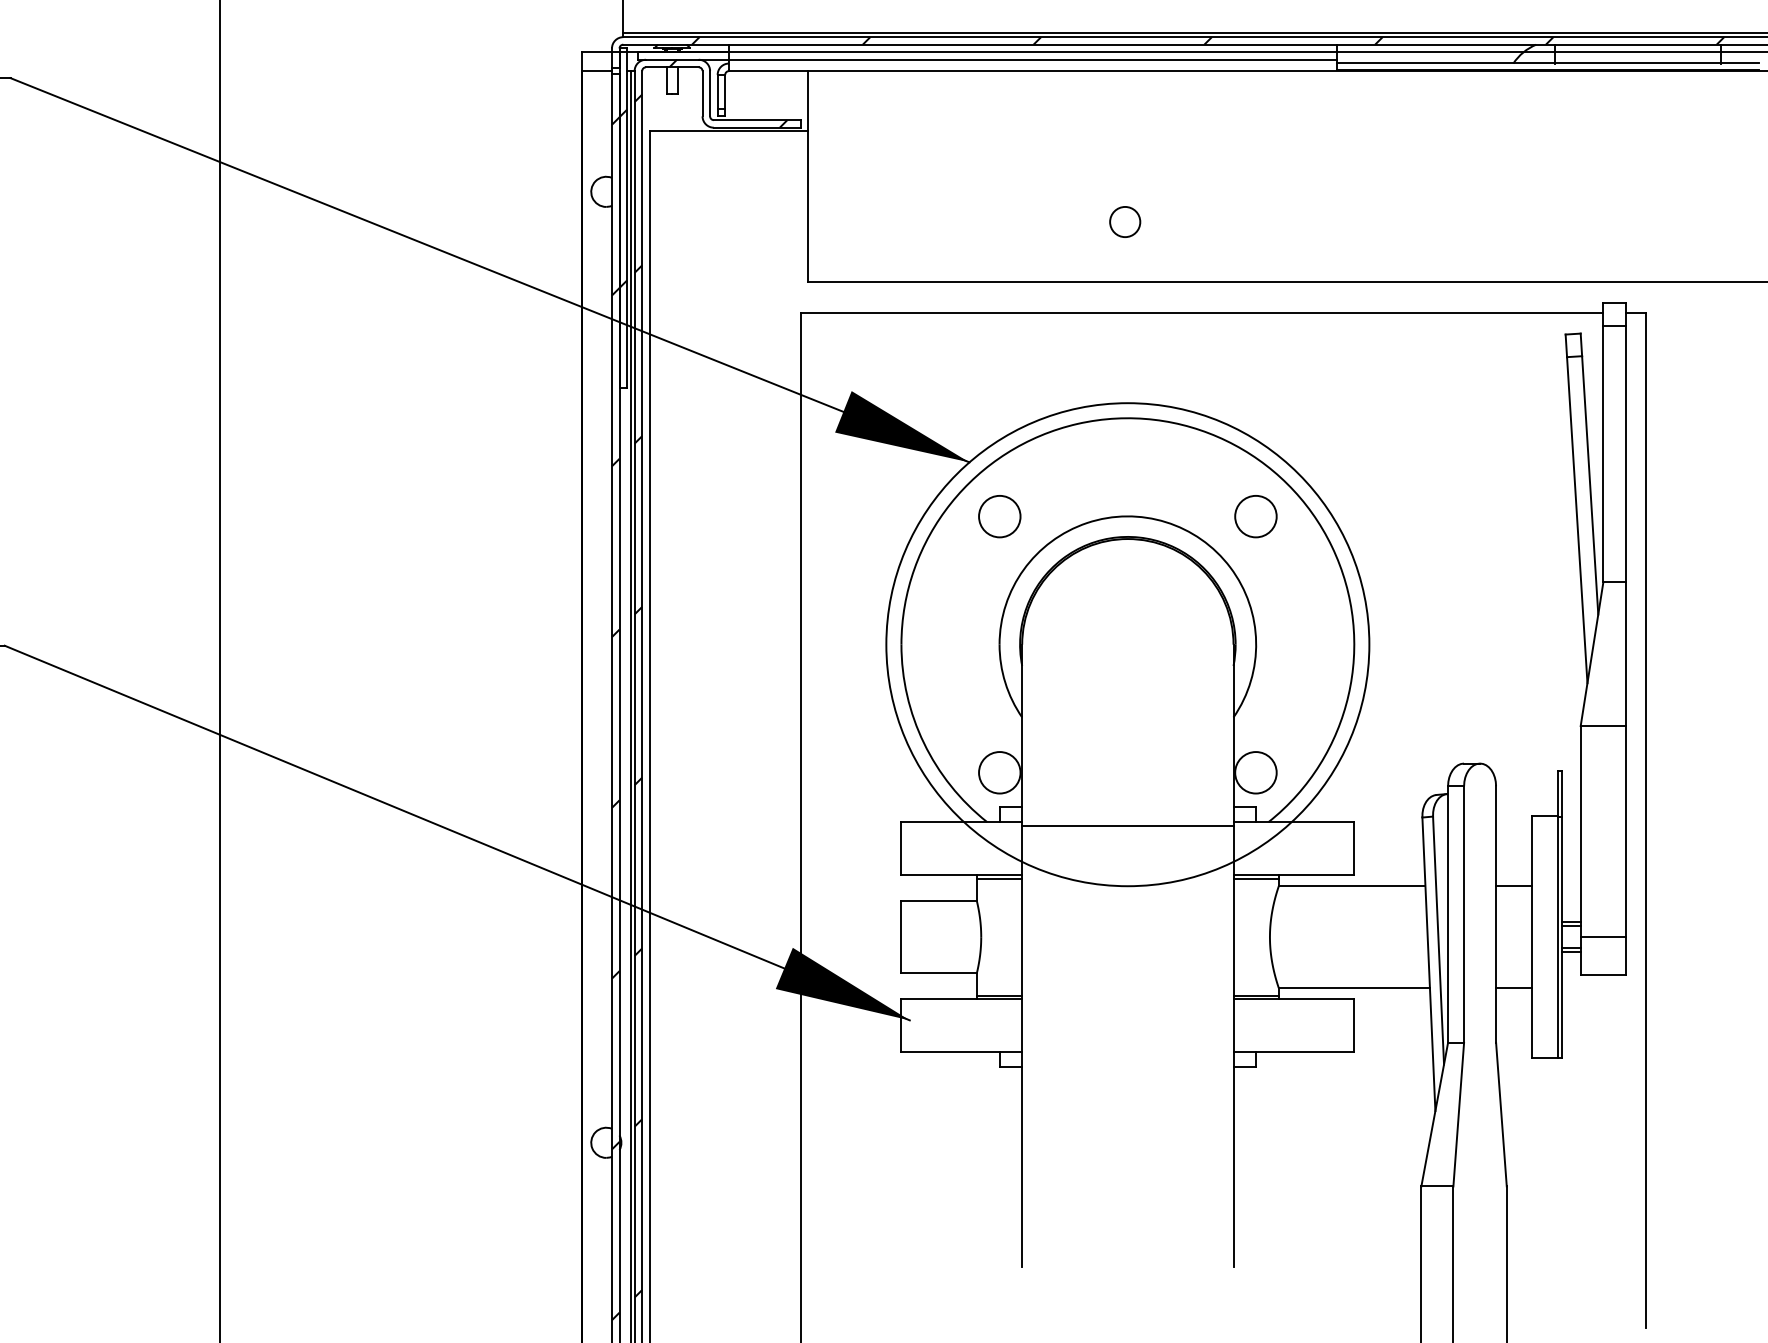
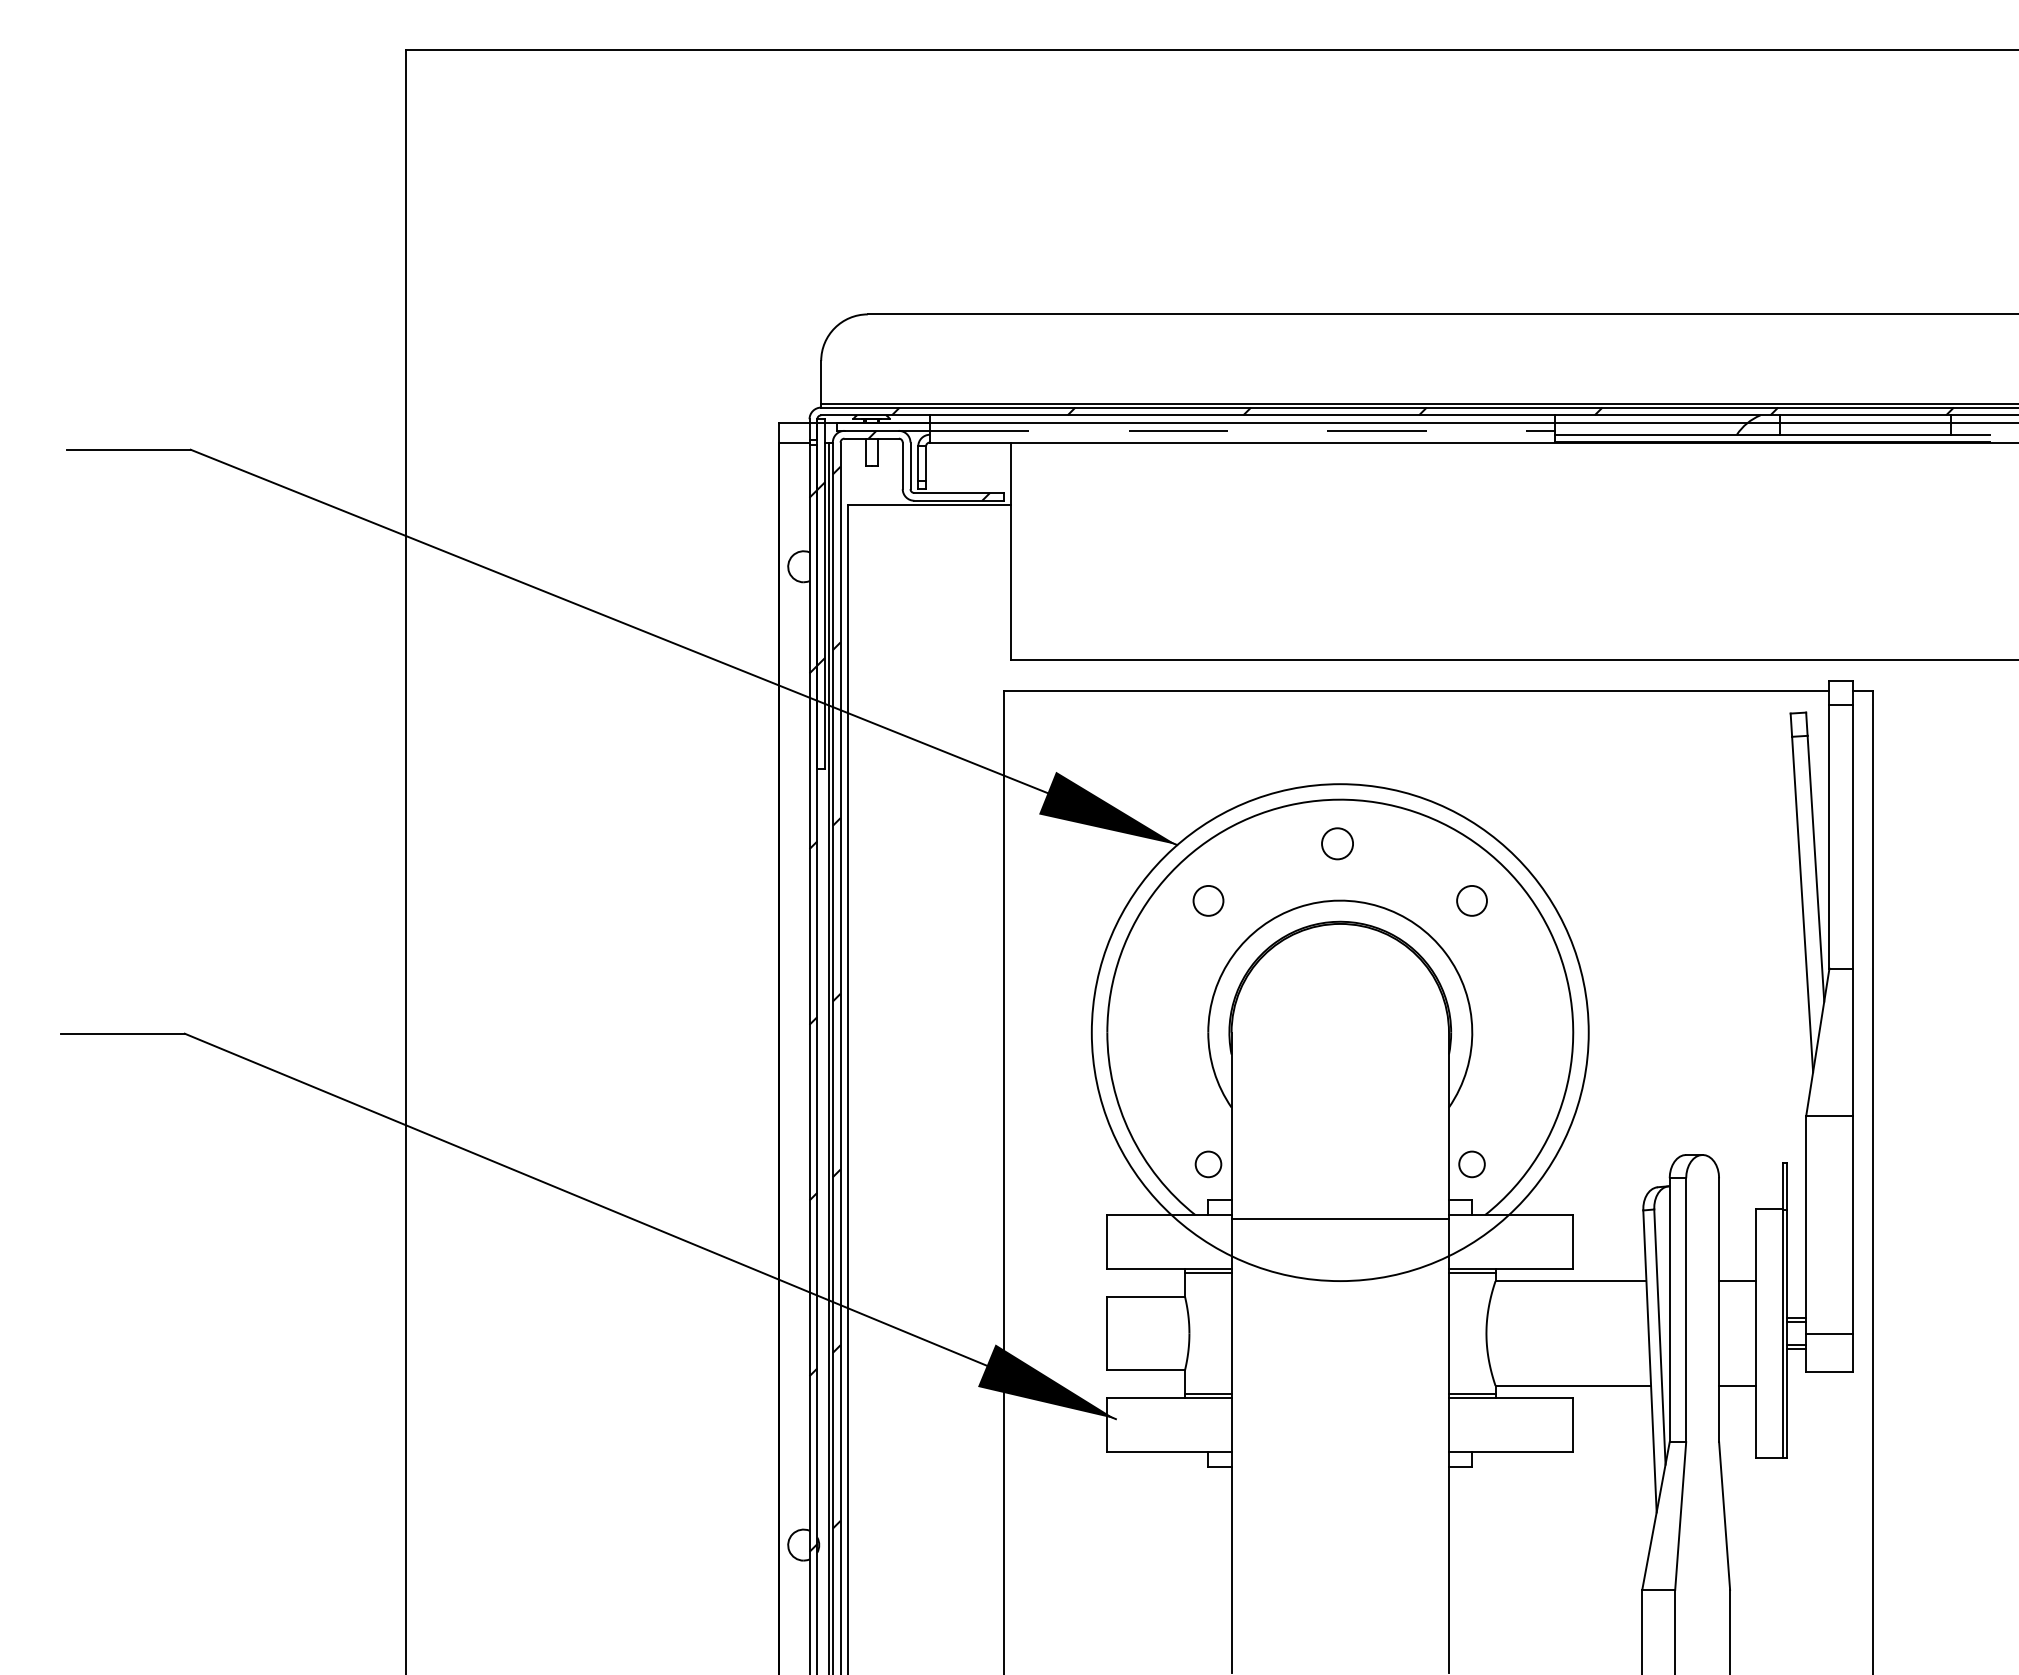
line: (1032, 59) -> (1242, 430), solid -> dashed
circle: (1125, 221) -> (1337, 843), moved
circle: (999, 516) -> (1208, 900), size x0.7
circle: (1255, 516) -> (1471, 900), size x0.7
circle: (999, 772) -> (1208, 1164), size x0.6
circle: (1255, 772) -> (1471, 1164), size x0.6

